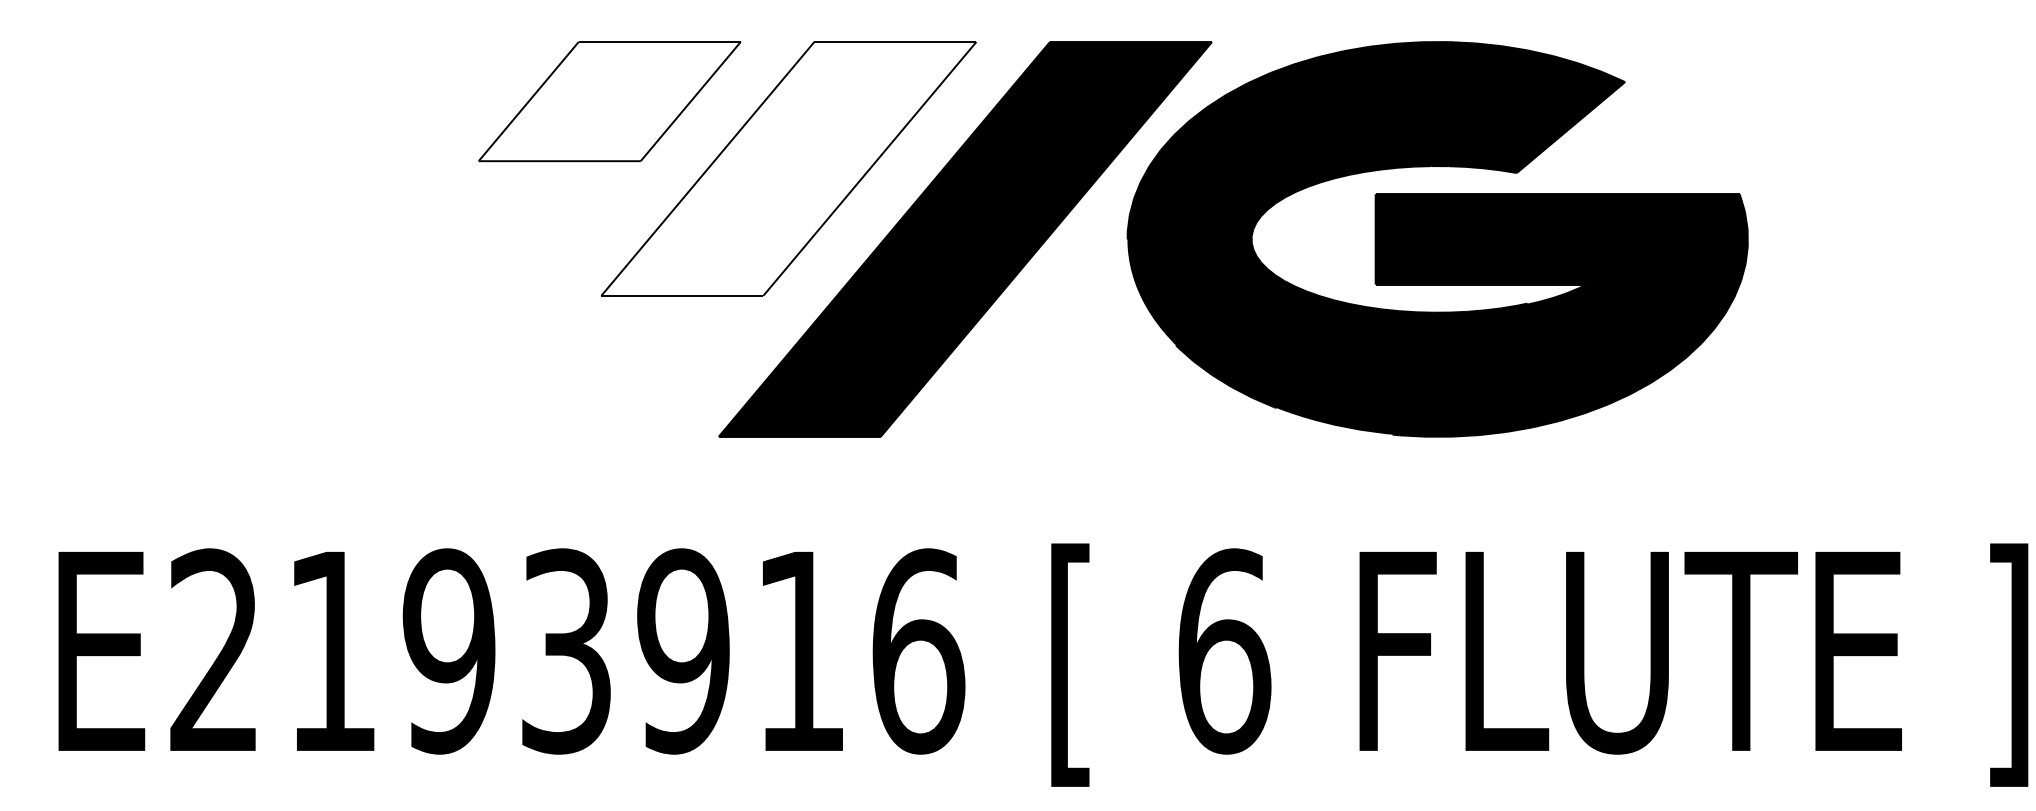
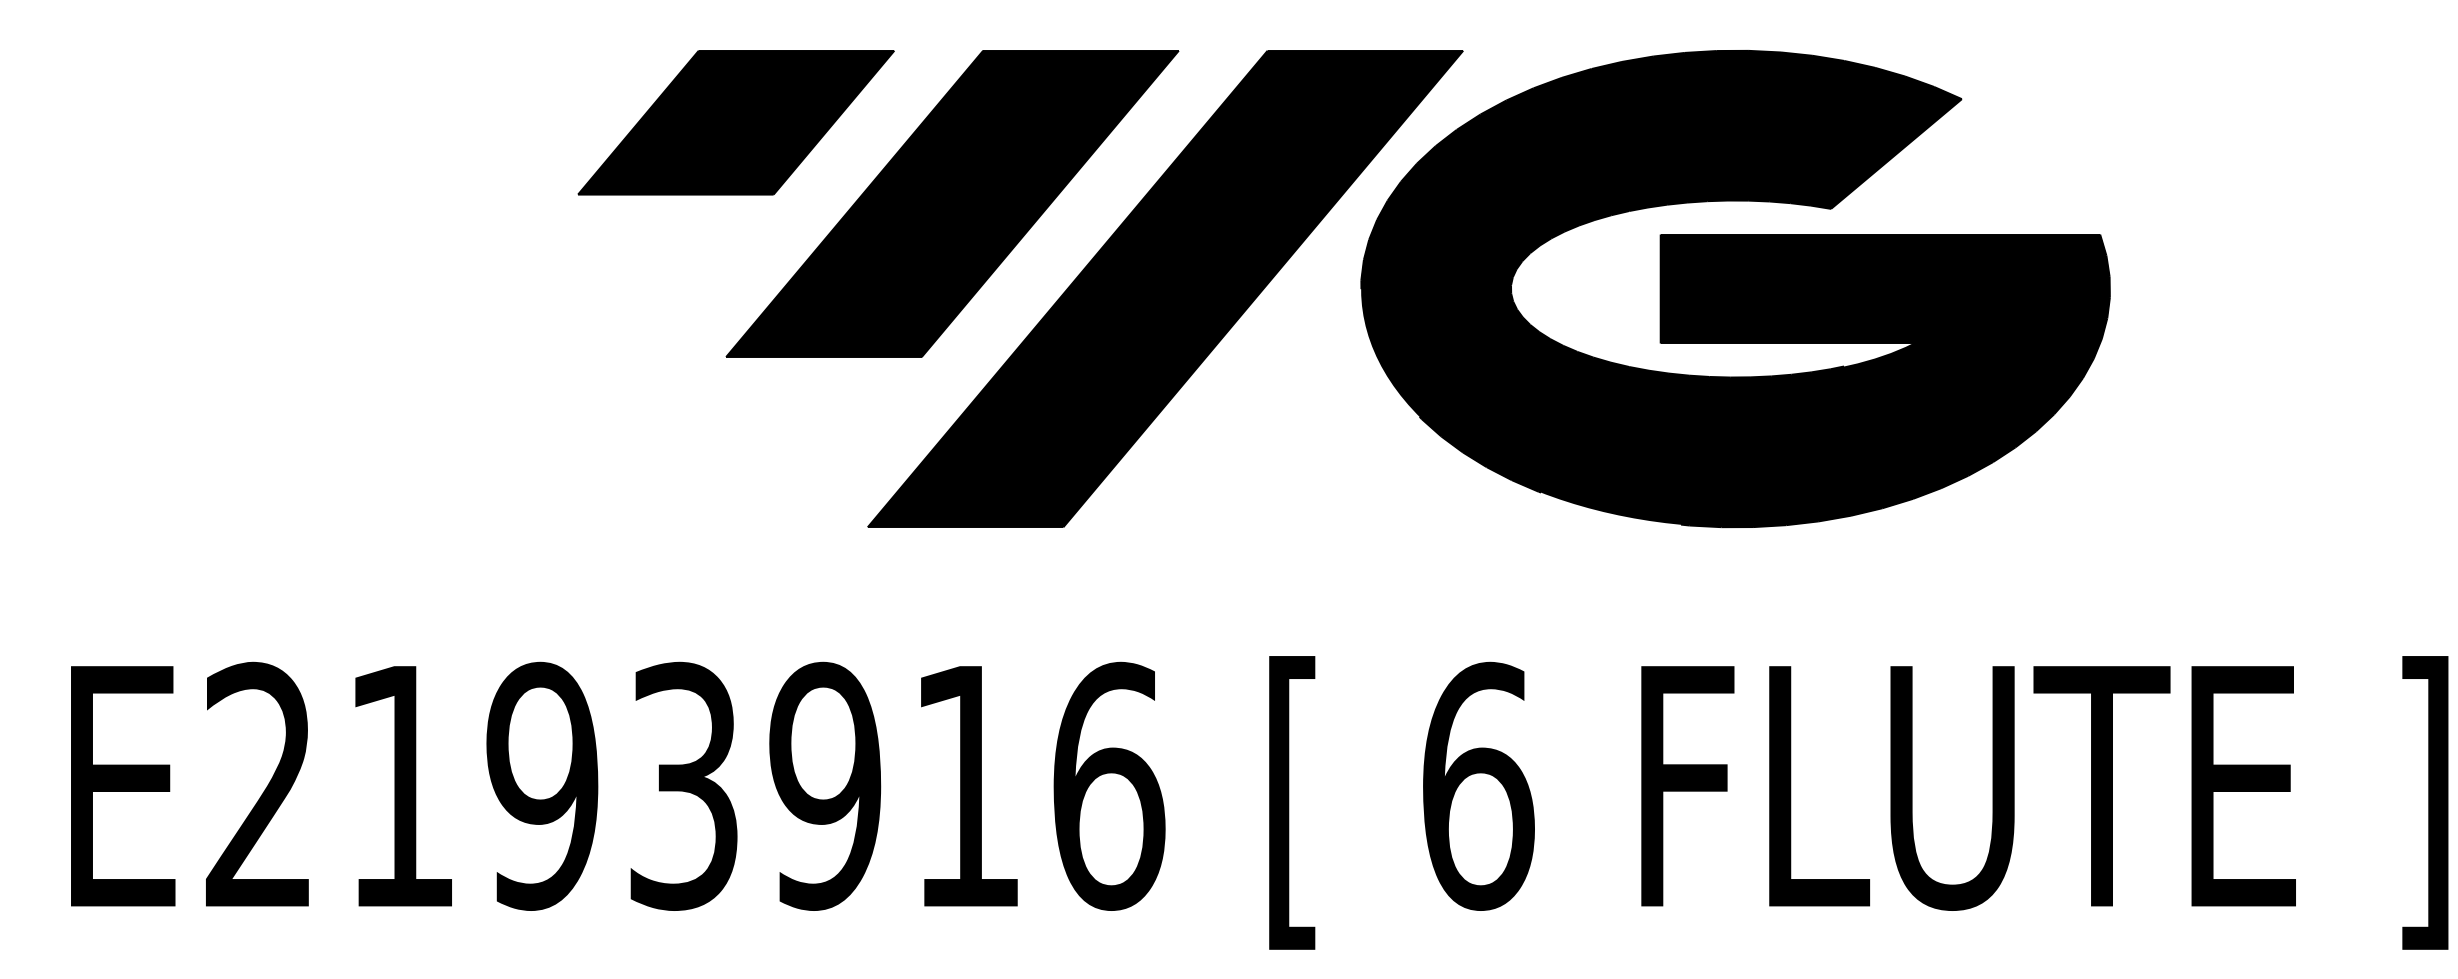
fill: (609, 101) -> (735, 122), added
fill: (788, 168) -> (951, 203), added

